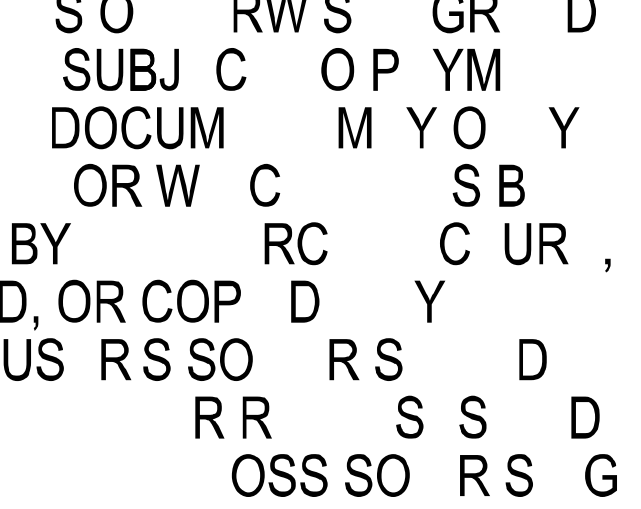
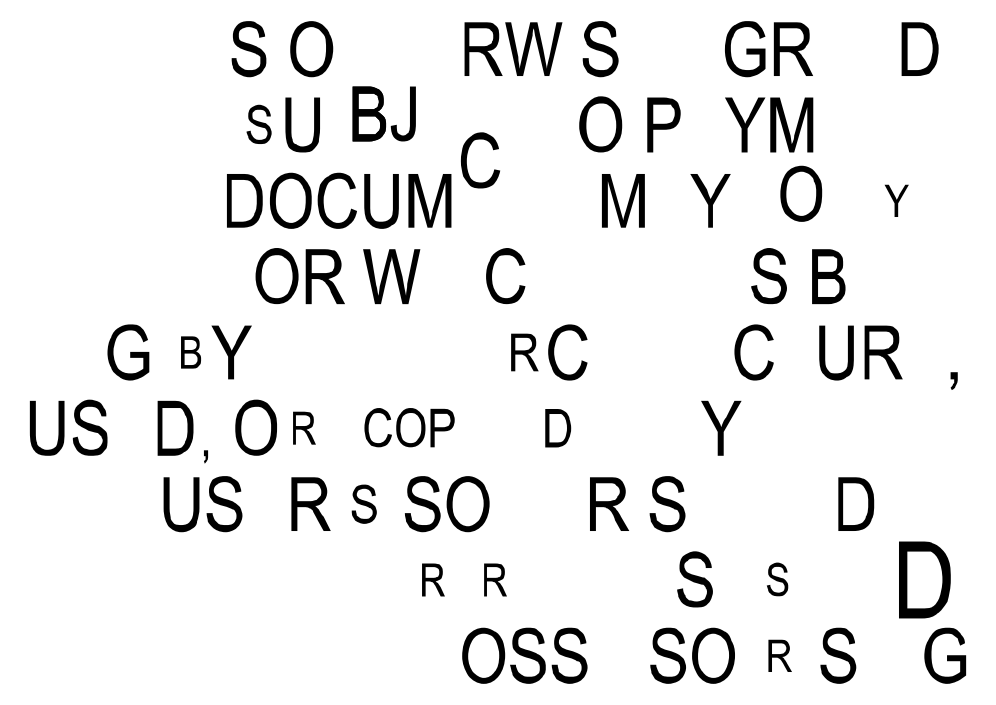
part: (221, 66) -> (467, 156), moved
part: (76, 69) -> (258, 124), size x0.7
part: (154, 69) -> (383, 113), moved
part: (469, 127) -> (801, 193), moved
part: (563, 127) -> (896, 200), size x0.6
part: (24, 243) -> (190, 352), size x0.6
part: (279, 243) -> (524, 352), size x0.7
part: (111, 301) -> (304, 427), size x0.6
part: (191, 301) -> (409, 427), size x0.7
part: (304, 301) -> (557, 427), size x0.7
part: (35, 323) -> (205, 456), size x0.7
part: (157, 359) -> (364, 504), size x0.7
part: (209, 417) -> (433, 579), size x0.6
part: (257, 417) -> (495, 579), size x0.6
part: (472, 417) -> (777, 579), size x0.6
part: (585, 417) -> (924, 579), size x1.4
part: (377, 475) -> (692, 655), moved
part: (474, 475) -> (779, 655), size x0.6

